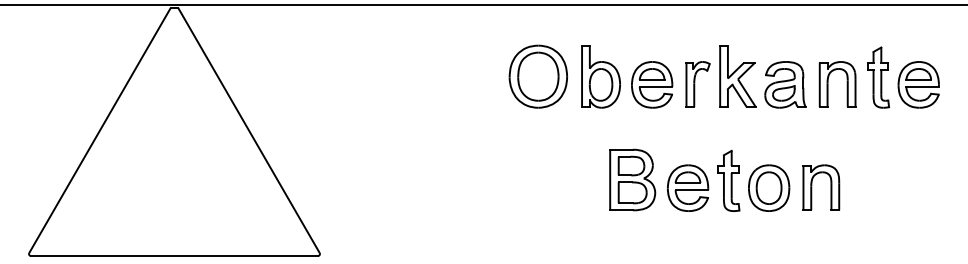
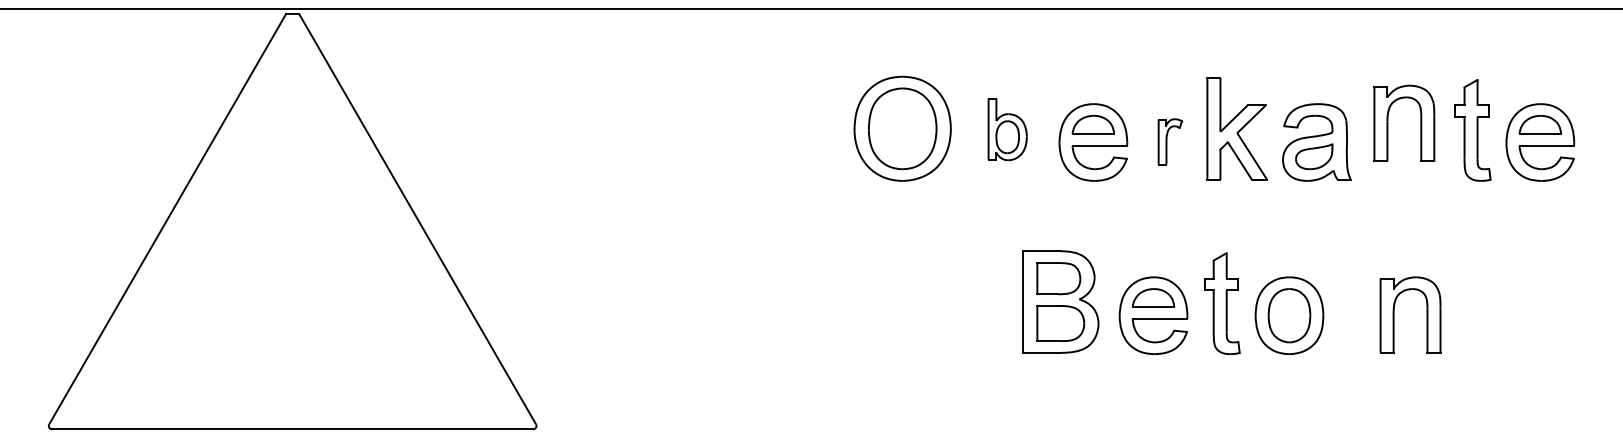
part: (600, 76) -> (1006, 128), size x0.6
part: (697, 84) -> (1169, 141), size x0.6
part: (828, 84) -> (1389, 123), moved
part: (812, 187) -> (1395, 314), moved

